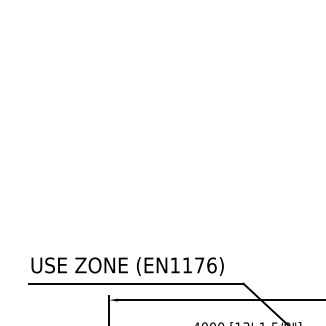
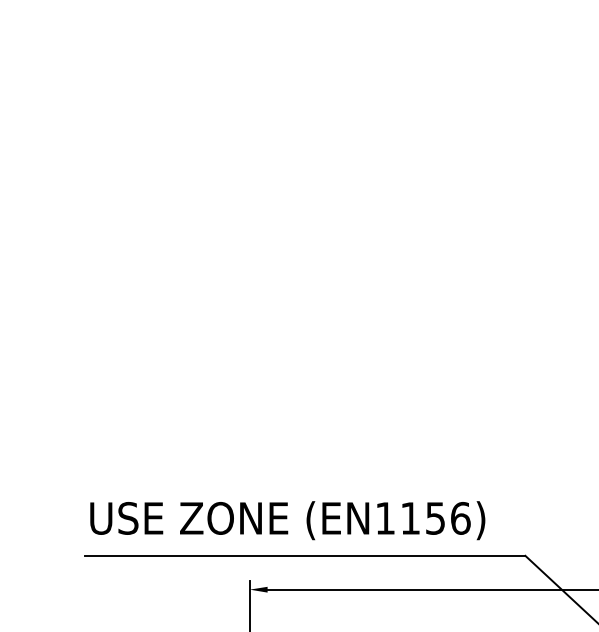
text: (199, 265) -> (435, 518), (EN1176) -> (EN1156)

